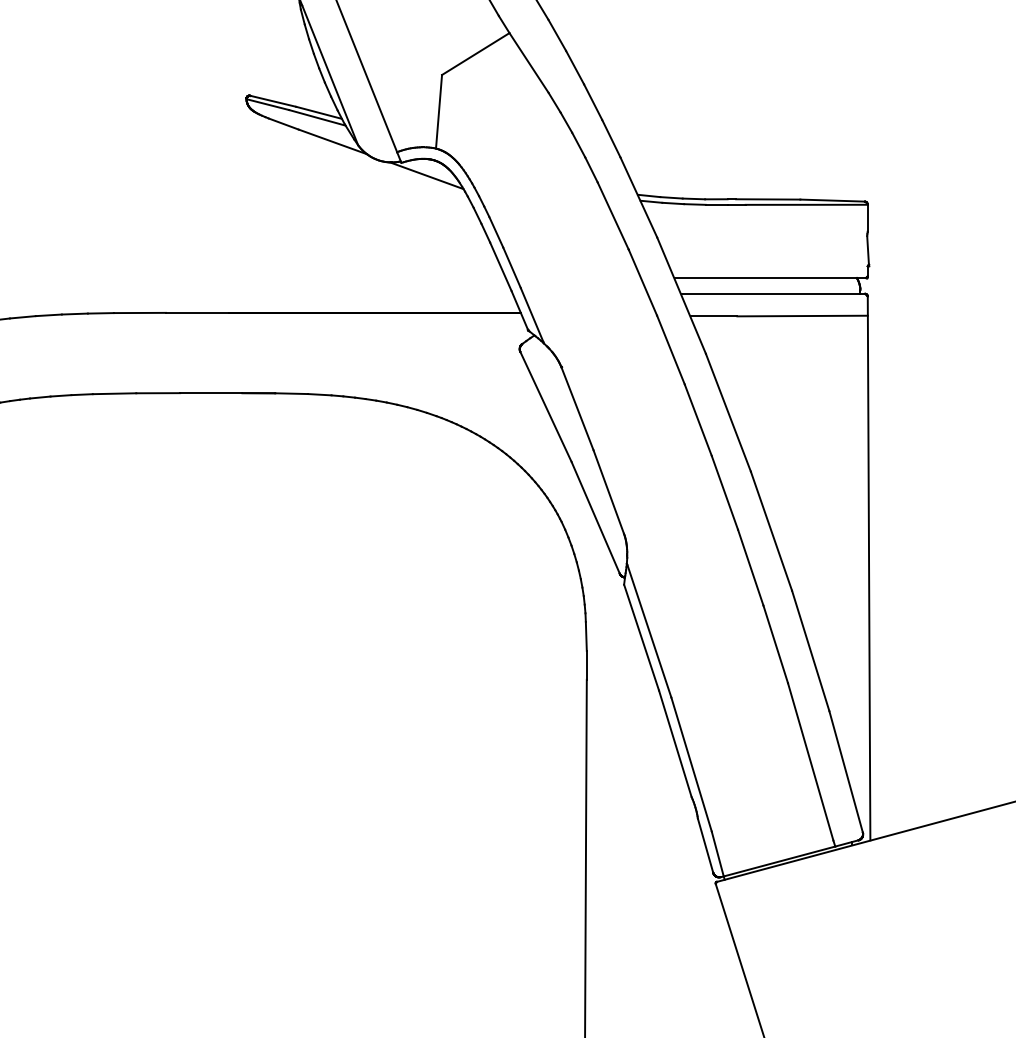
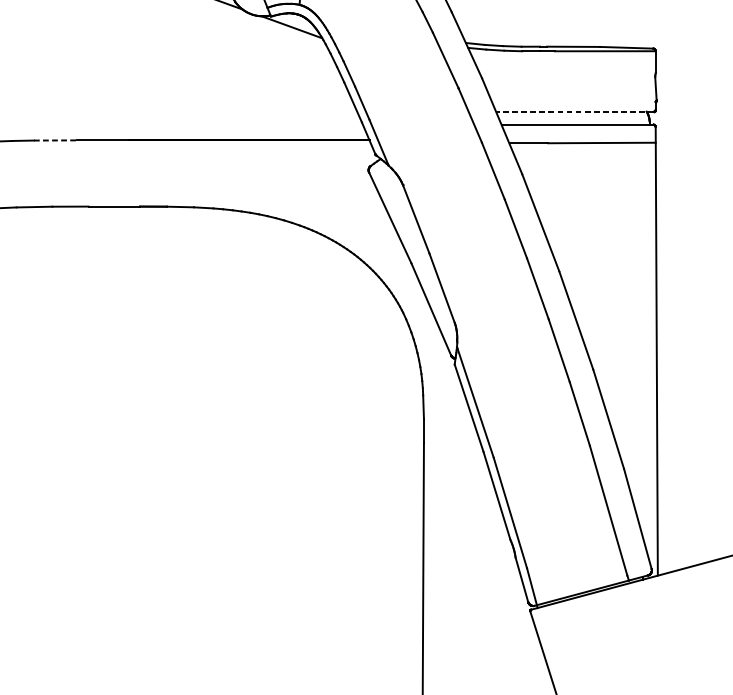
line: (769, 277) -> (574, 111), solid -> dashed
line: (140, 312) -> (55, 140), solid -> dashed

